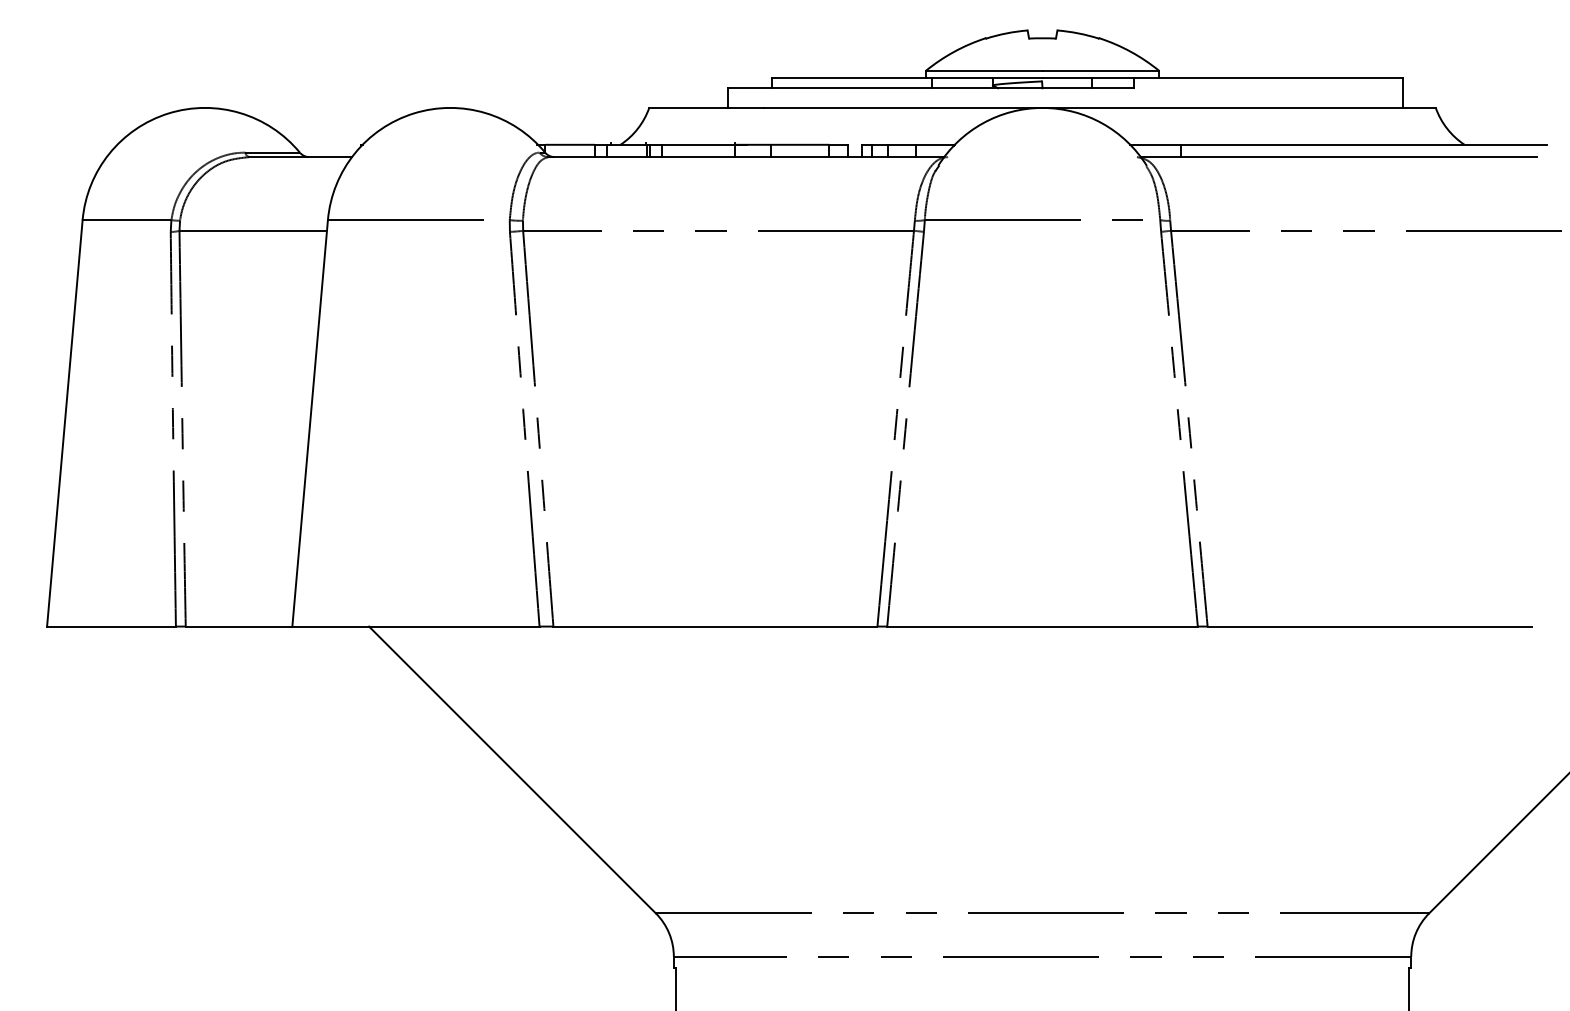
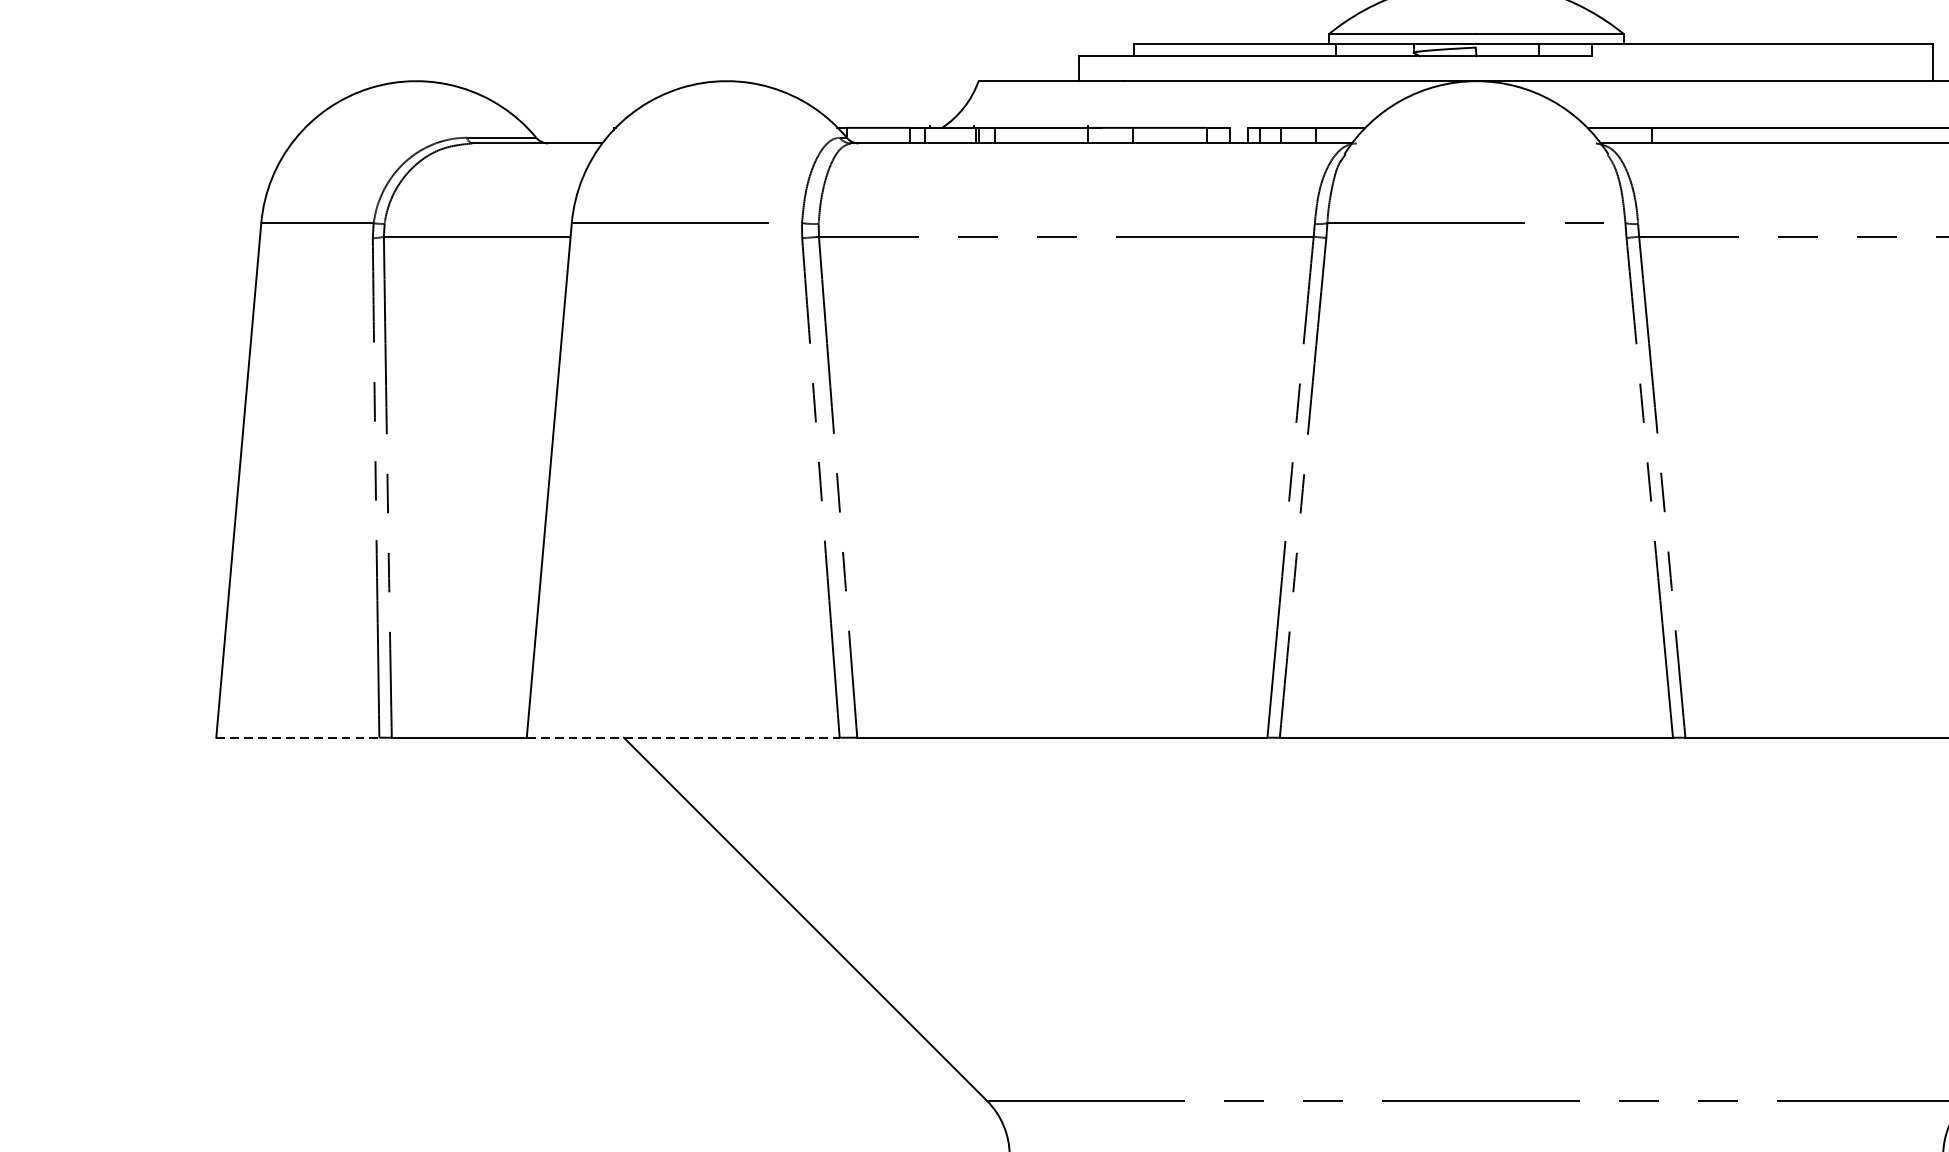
line: (112, 626) -> (299, 737), solid -> dashed
line: (415, 626) -> (682, 737), solid -> dashed

